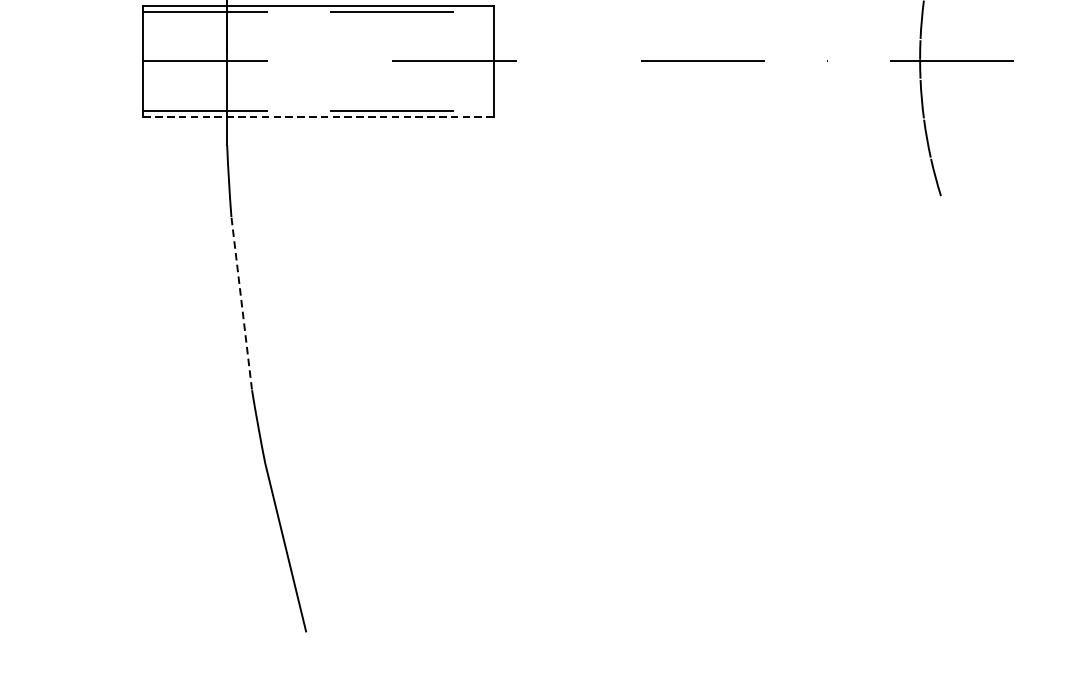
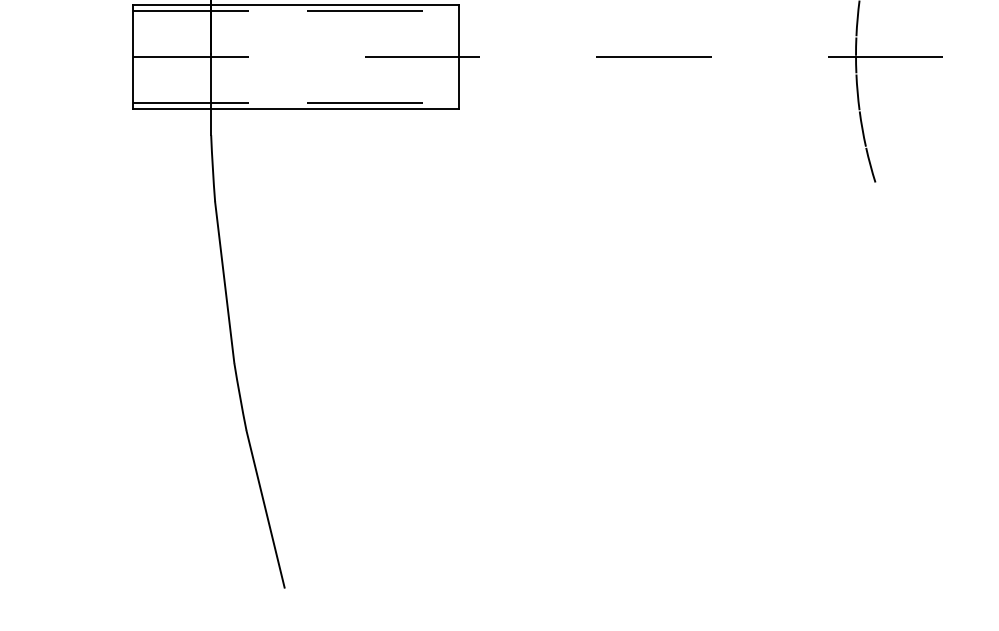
line: (318, 116) -> (296, 108), dashed -> solid
line: (241, 303) -> (224, 282), dashed -> solid

